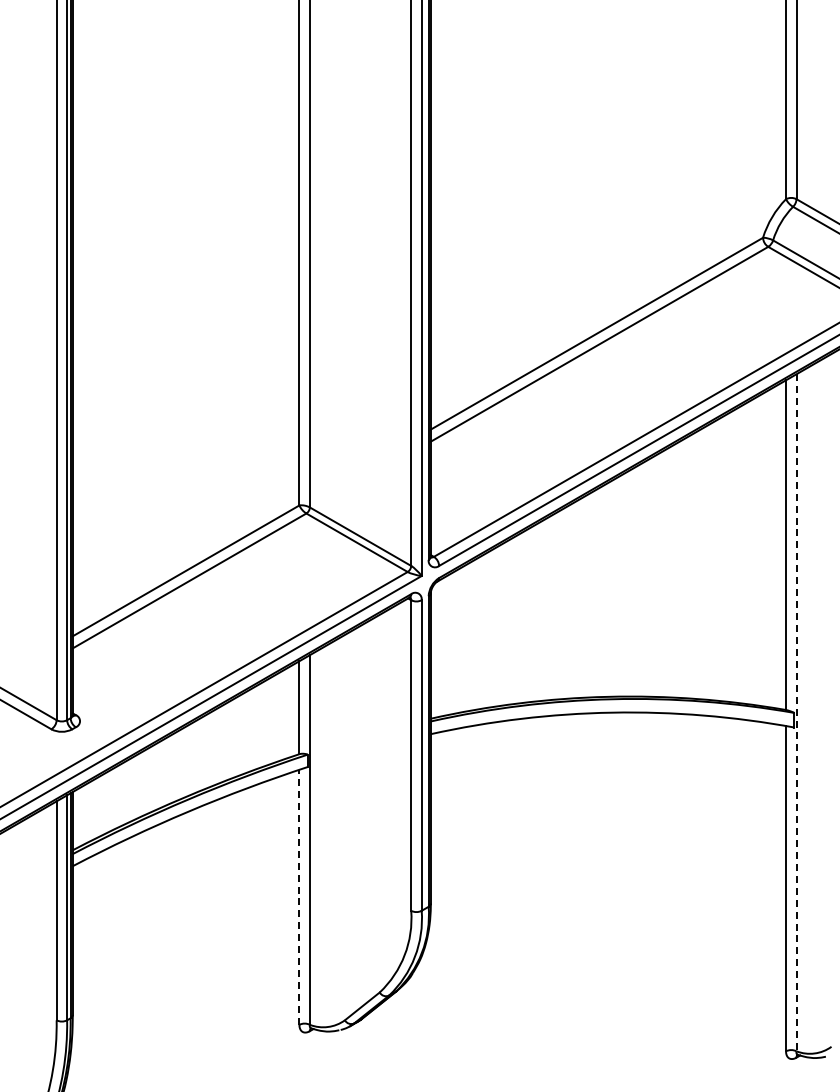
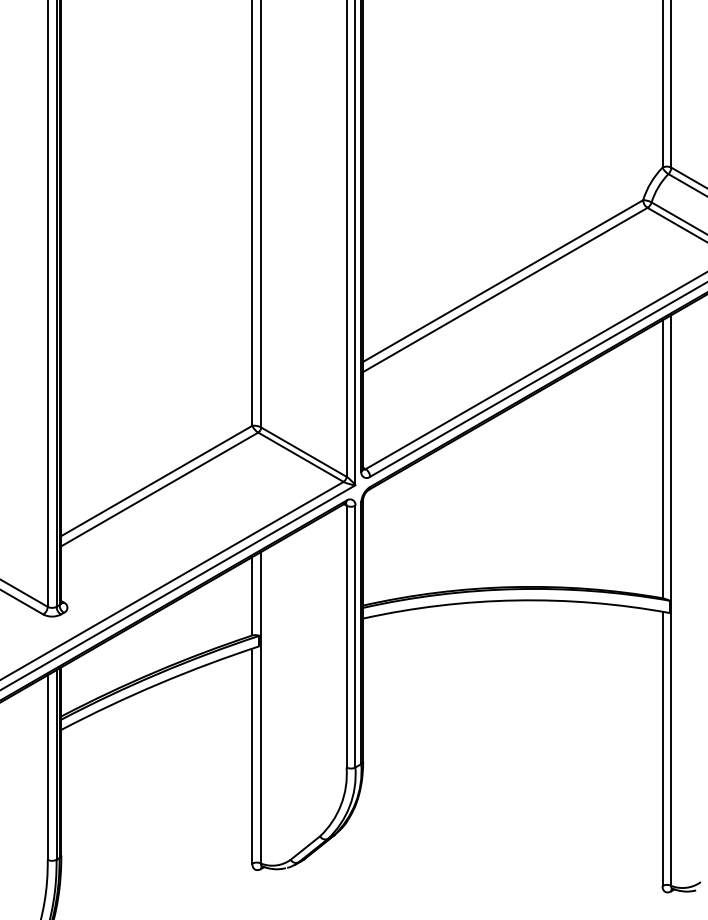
line: (796, 712) -> (671, 600), dashed -> solid
line: (299, 897) -> (252, 756), dashed -> solid

